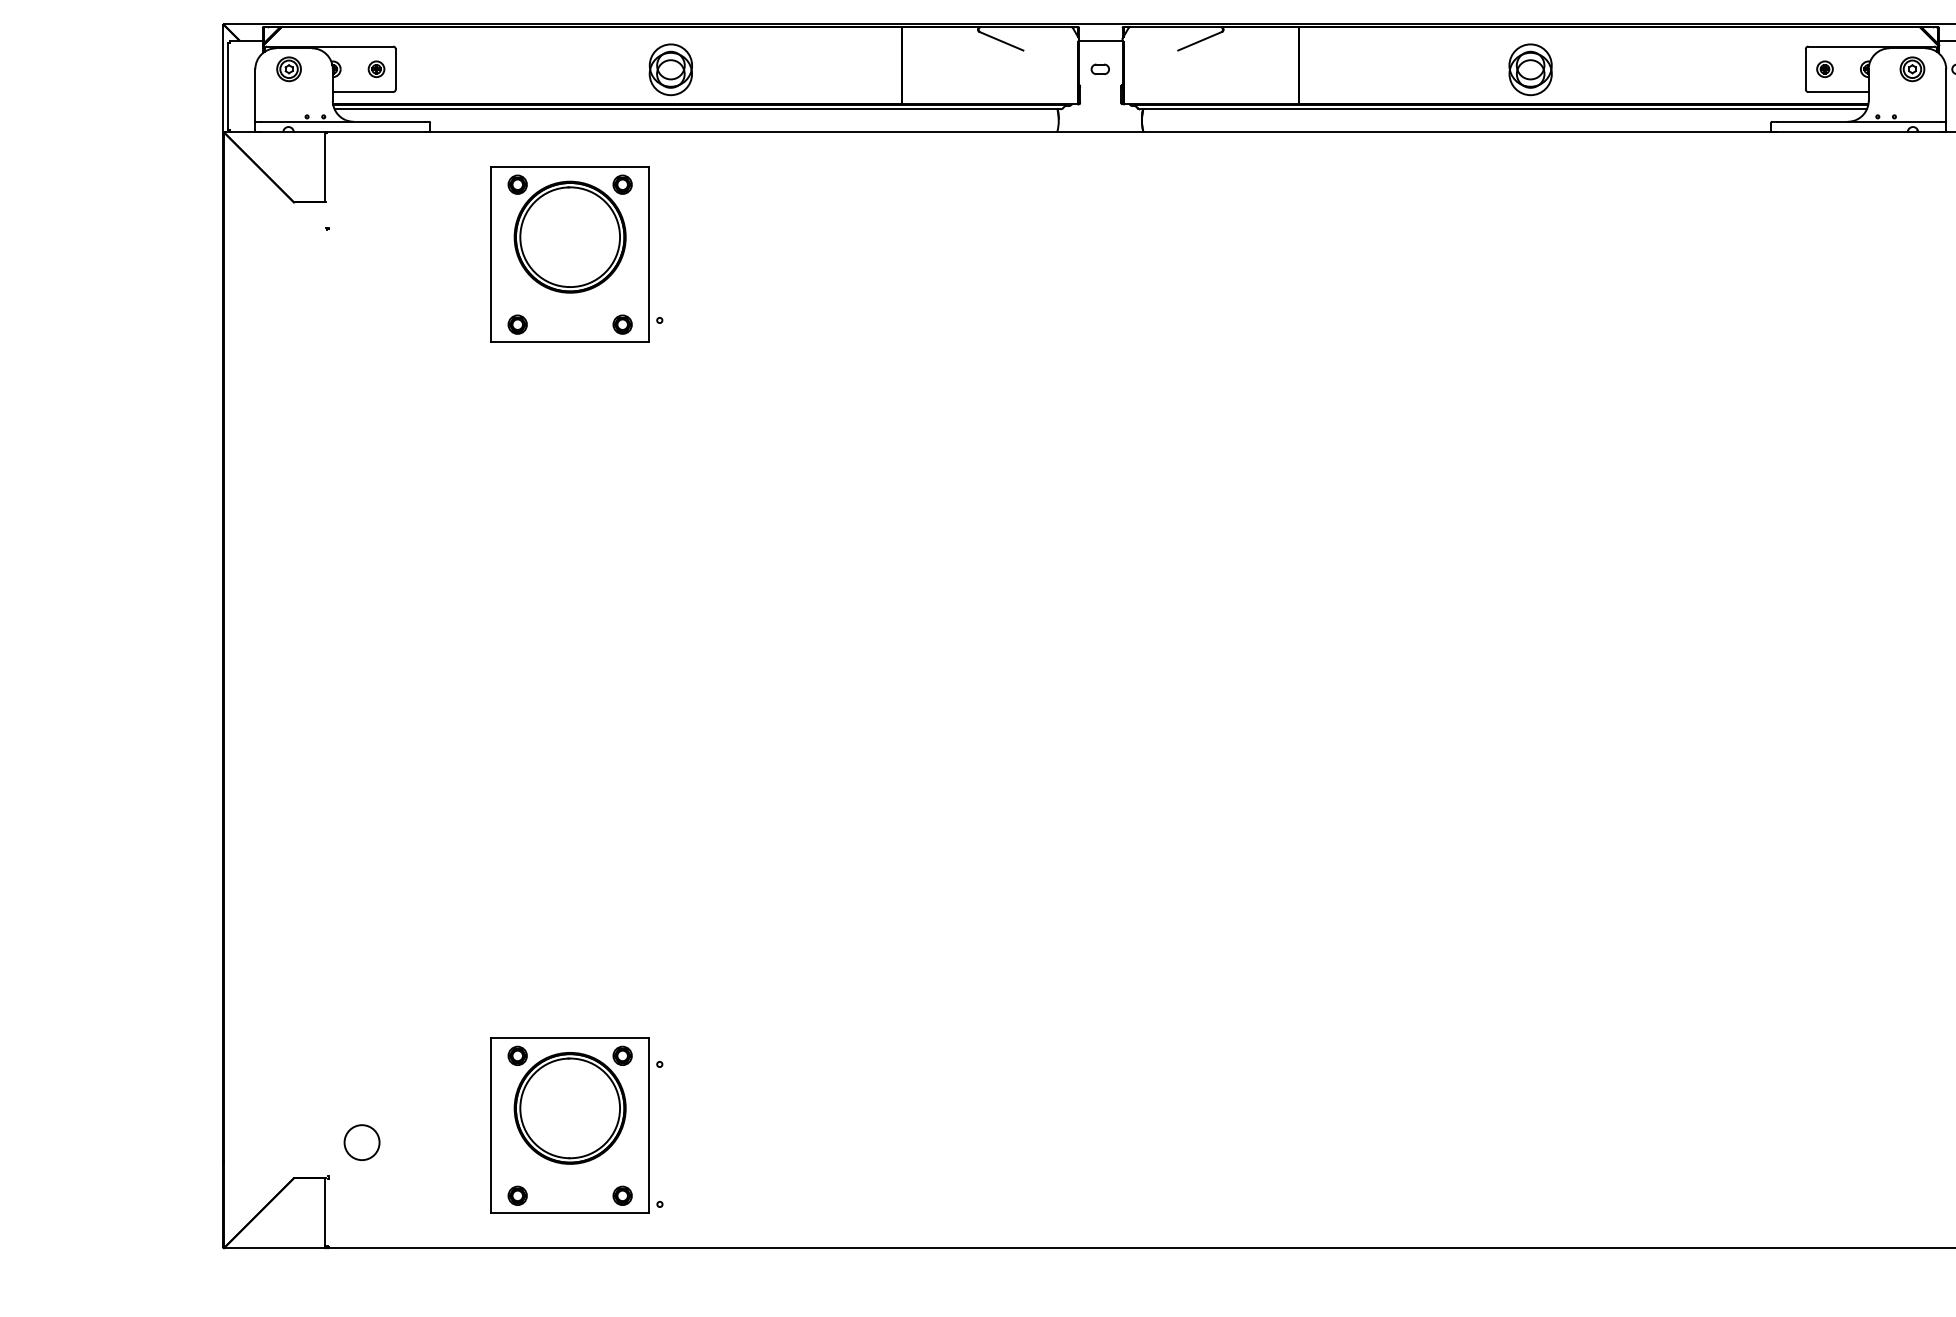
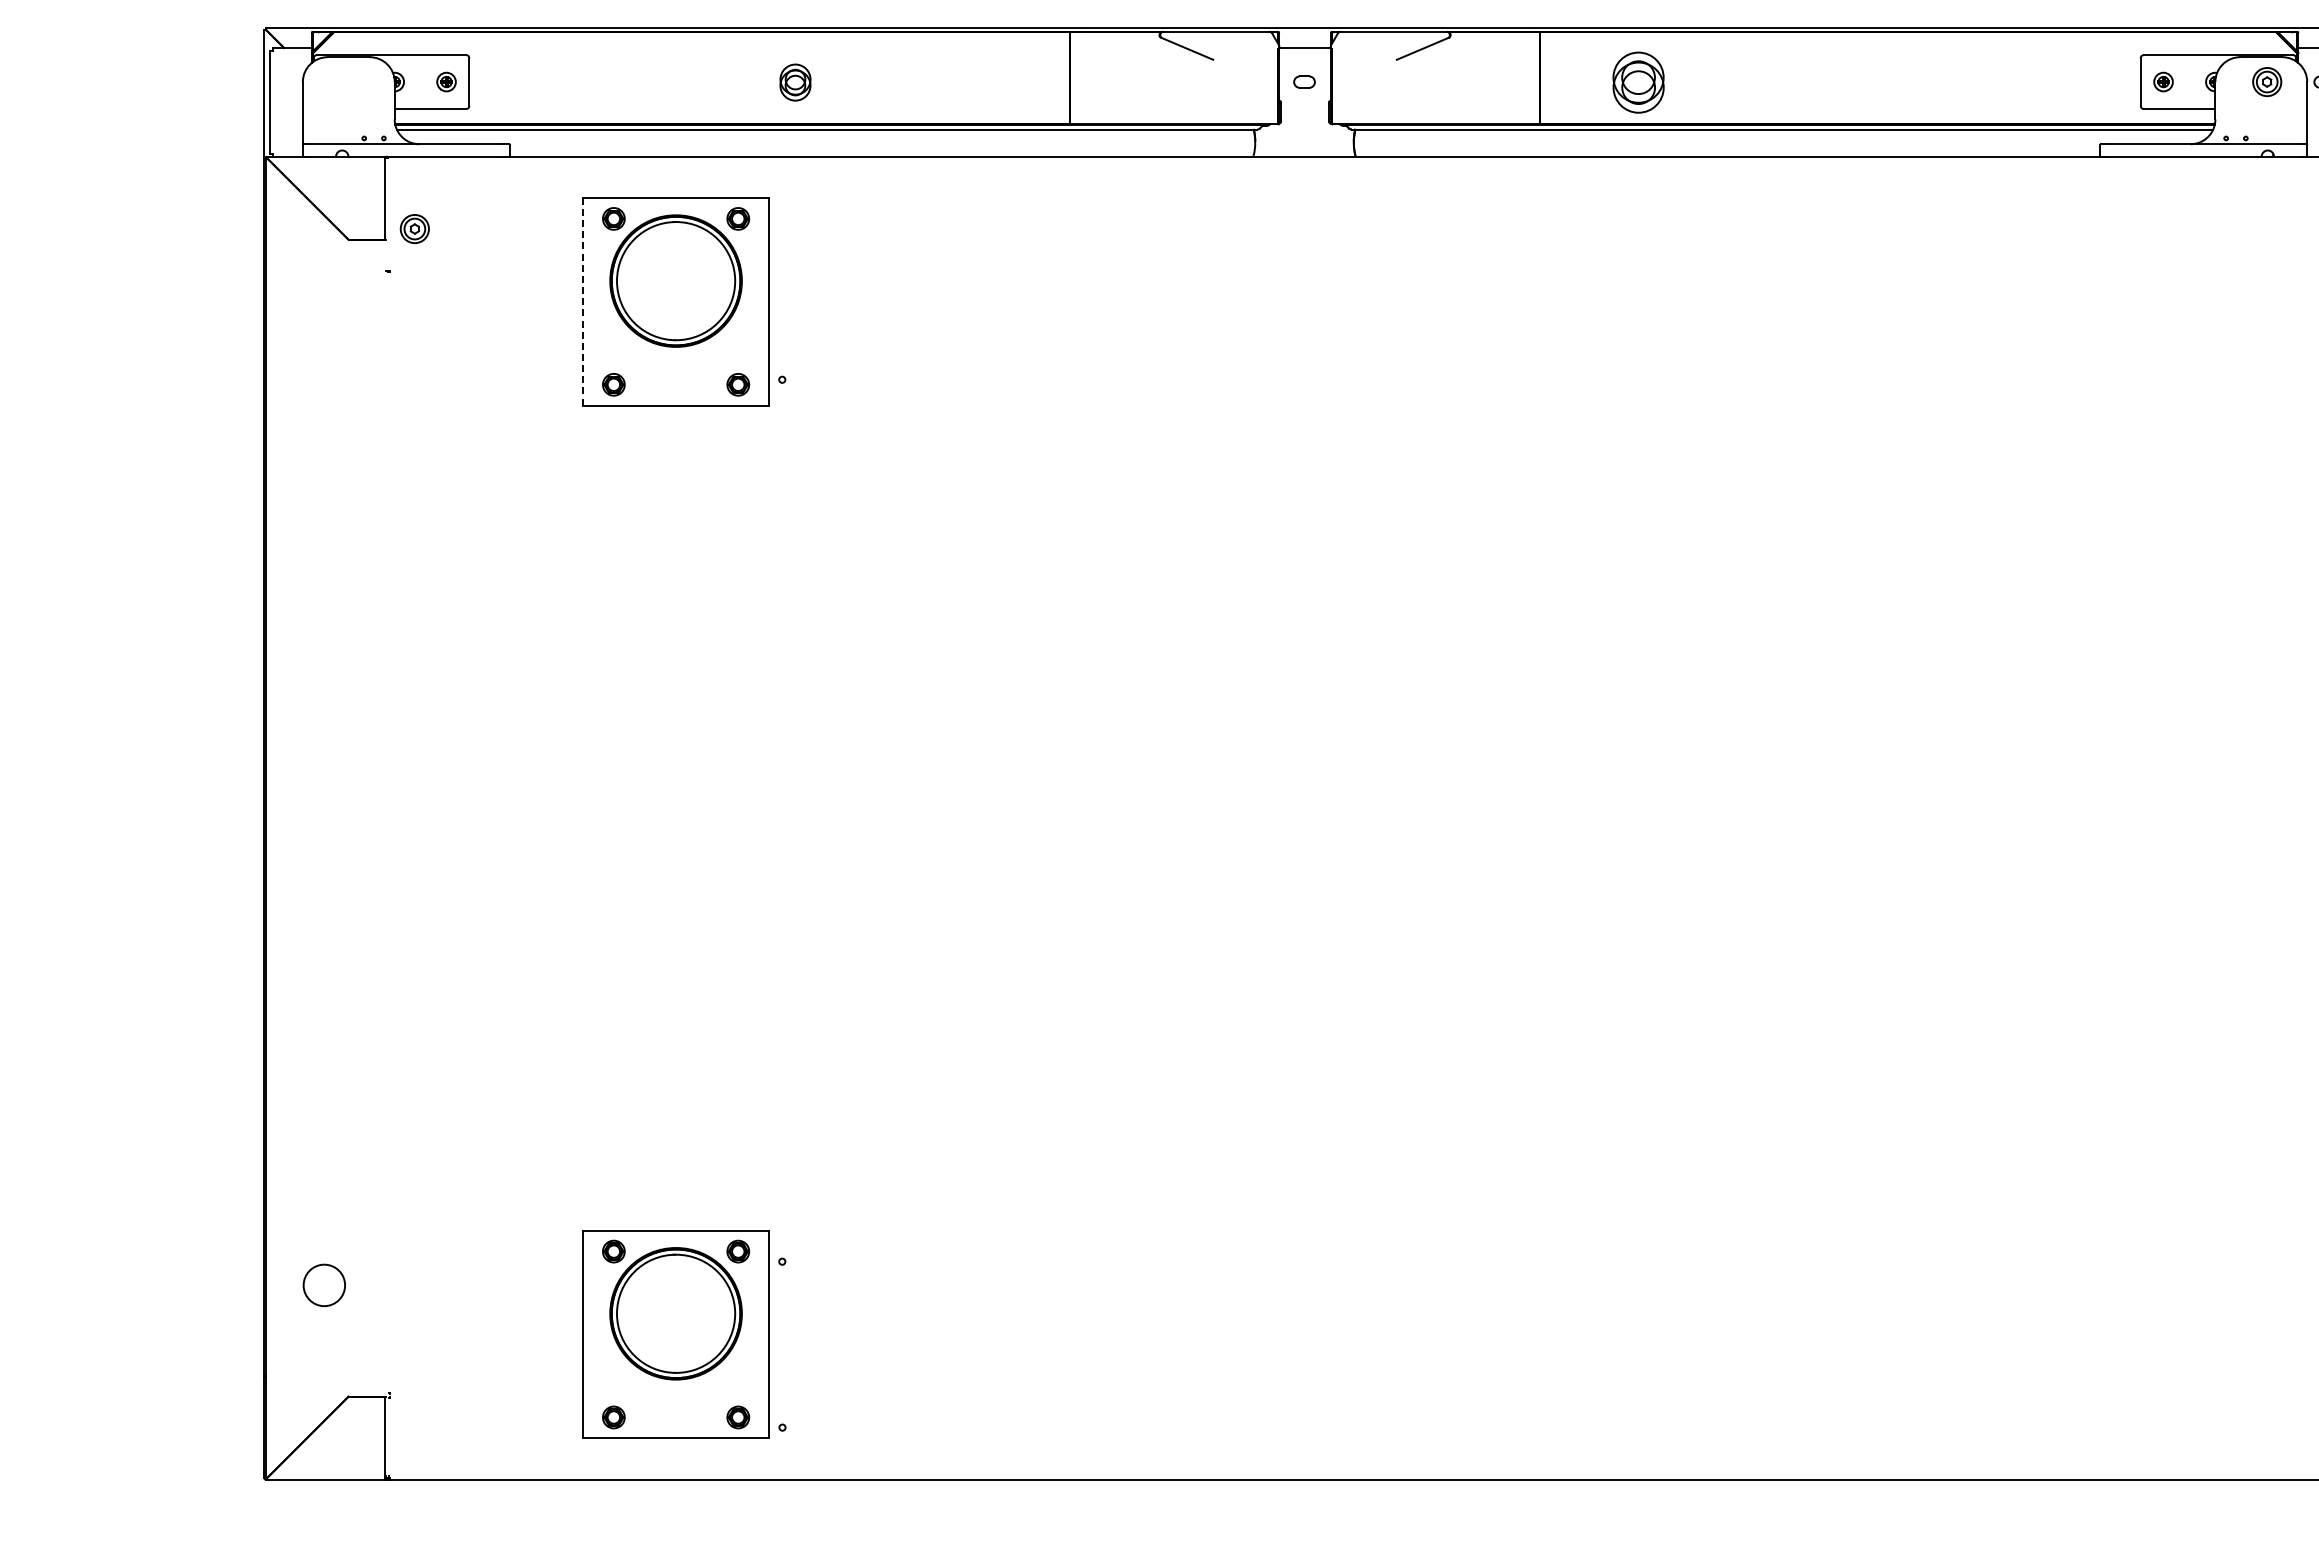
part: (288, 68) -> (414, 228), moved
part: (670, 69) -> (795, 82), size x0.6
part: (1530, 69) -> (1638, 82), moved
line: (491, 254) -> (582, 301), solid -> dashed
circle: (361, 1141) -> (323, 1284), moved

